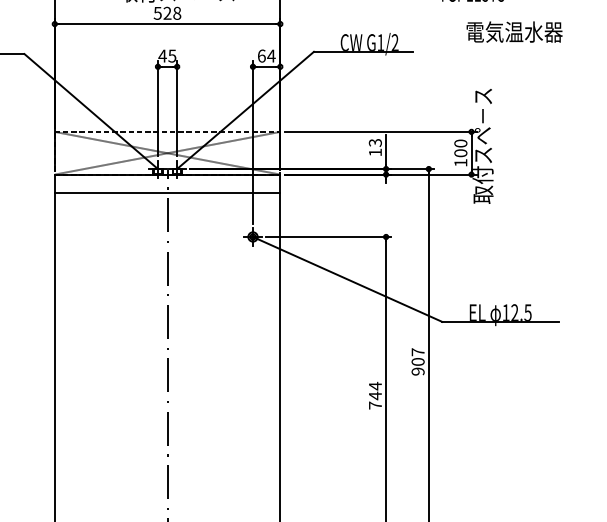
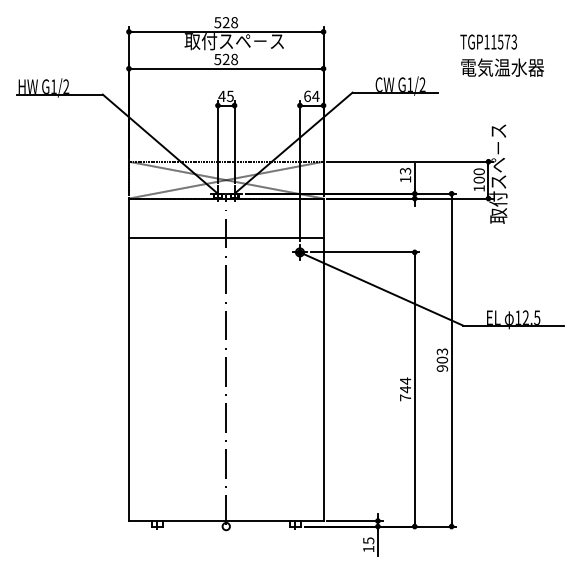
text: (514, 31) -> (502, 67), moved
line: (166, 193) -> (225, 238), moved
text: (418, 351) -> (442, 351), 907 -> 903

